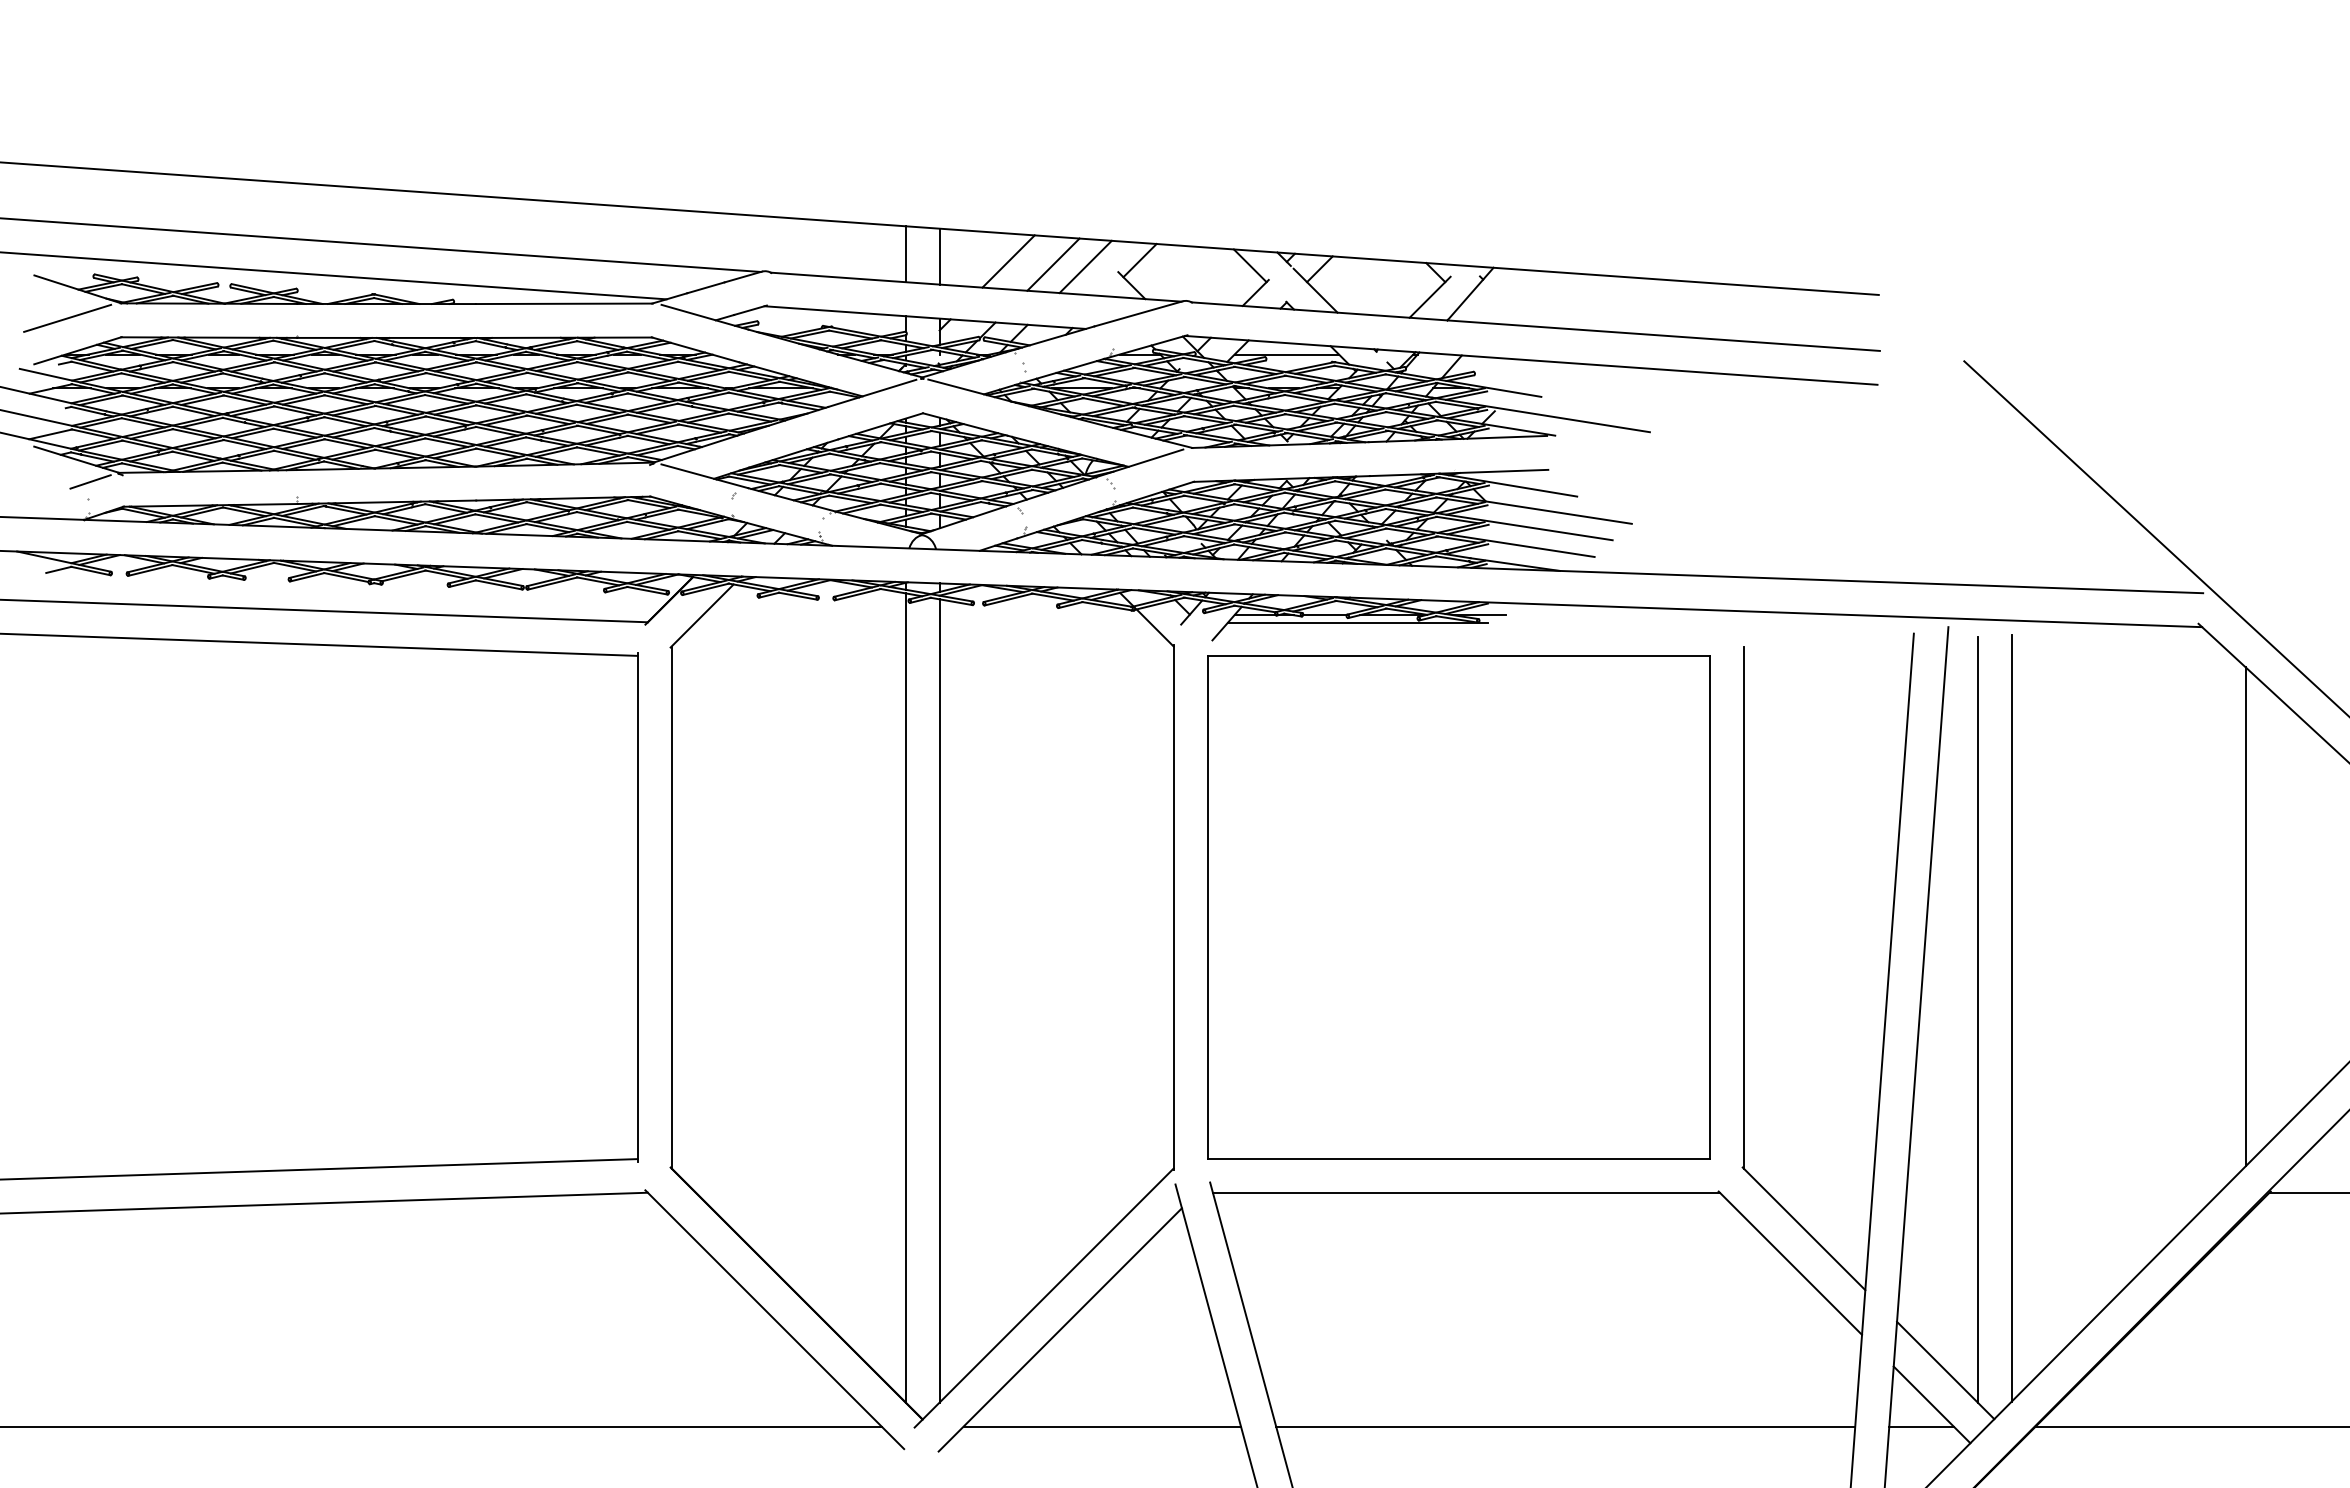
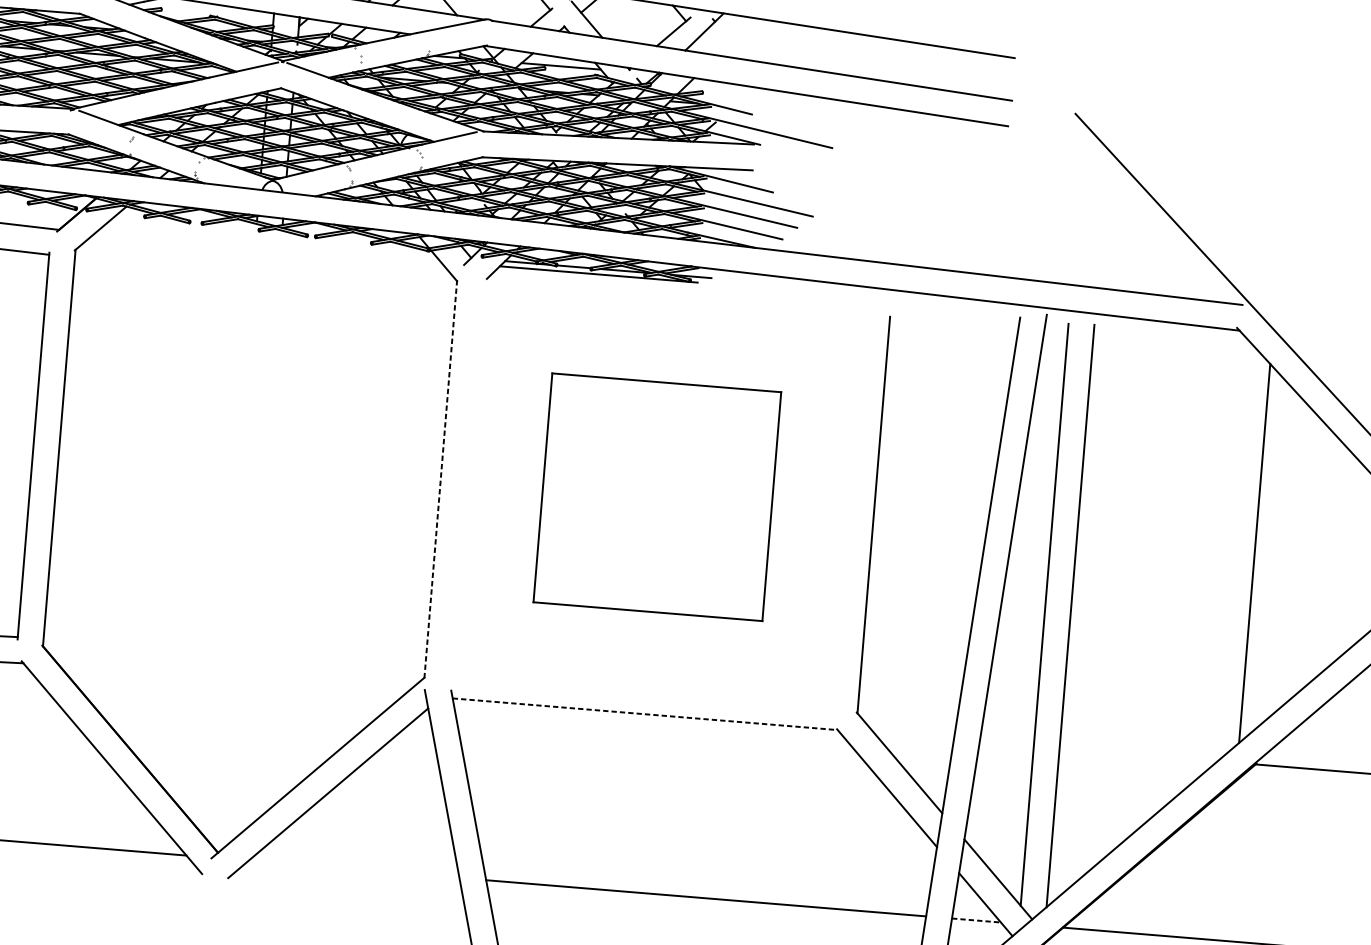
part: (1458, 907) -> (657, 497), size x0.6
line: (1173, 908) -> (440, 480), solid -> dashed
line: (905, 997) -> (231, 531), removed
line: (939, 1000) -> (257, 535), removed
line: (1466, 1192) -> (645, 714), solid -> dashed
line: (1101, 1426) -> (353, 869), removed
line: (1922, 1426) -> (977, 920), solid -> dashed

